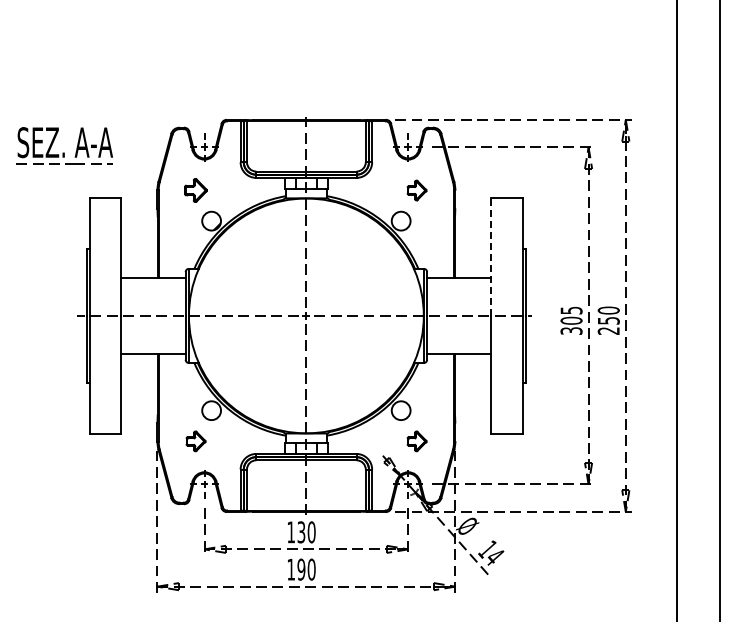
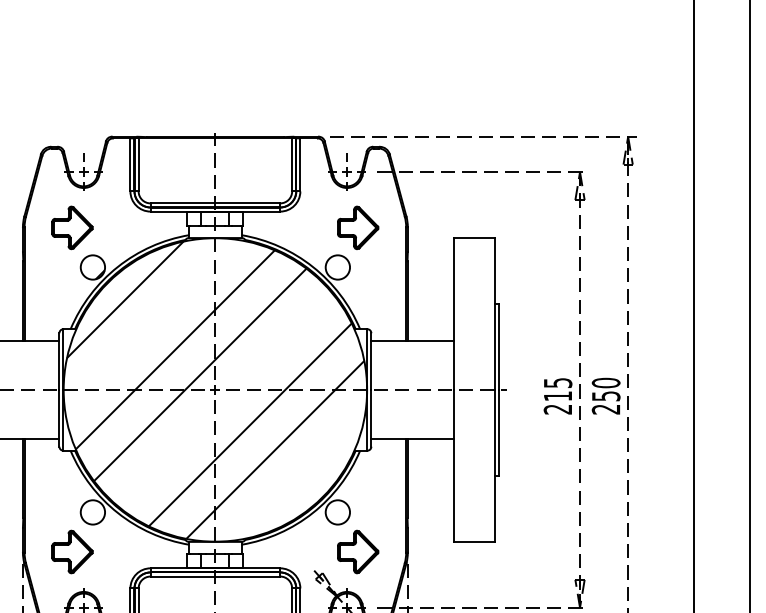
part: (195, 190) -> (72, 227), size x1.43
part: (416, 190) -> (357, 227), size x1.67
line: (491, 257) -> (454, 314), dashed -> solid
hatch: (306, 316) -> (215, 390), added
text: (571, 325) -> (557, 402), 305 -> 215
part: (195, 441) -> (72, 552), size x1.67
part: (416, 441) -> (357, 552), size x1.67

